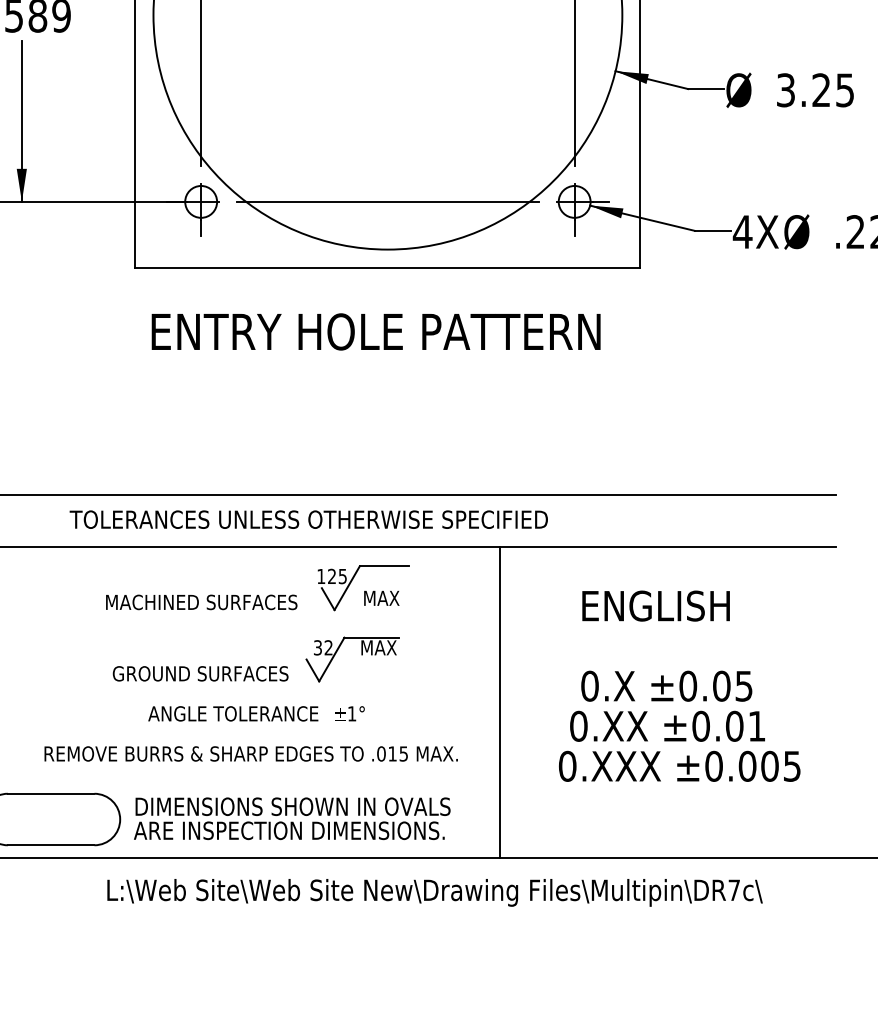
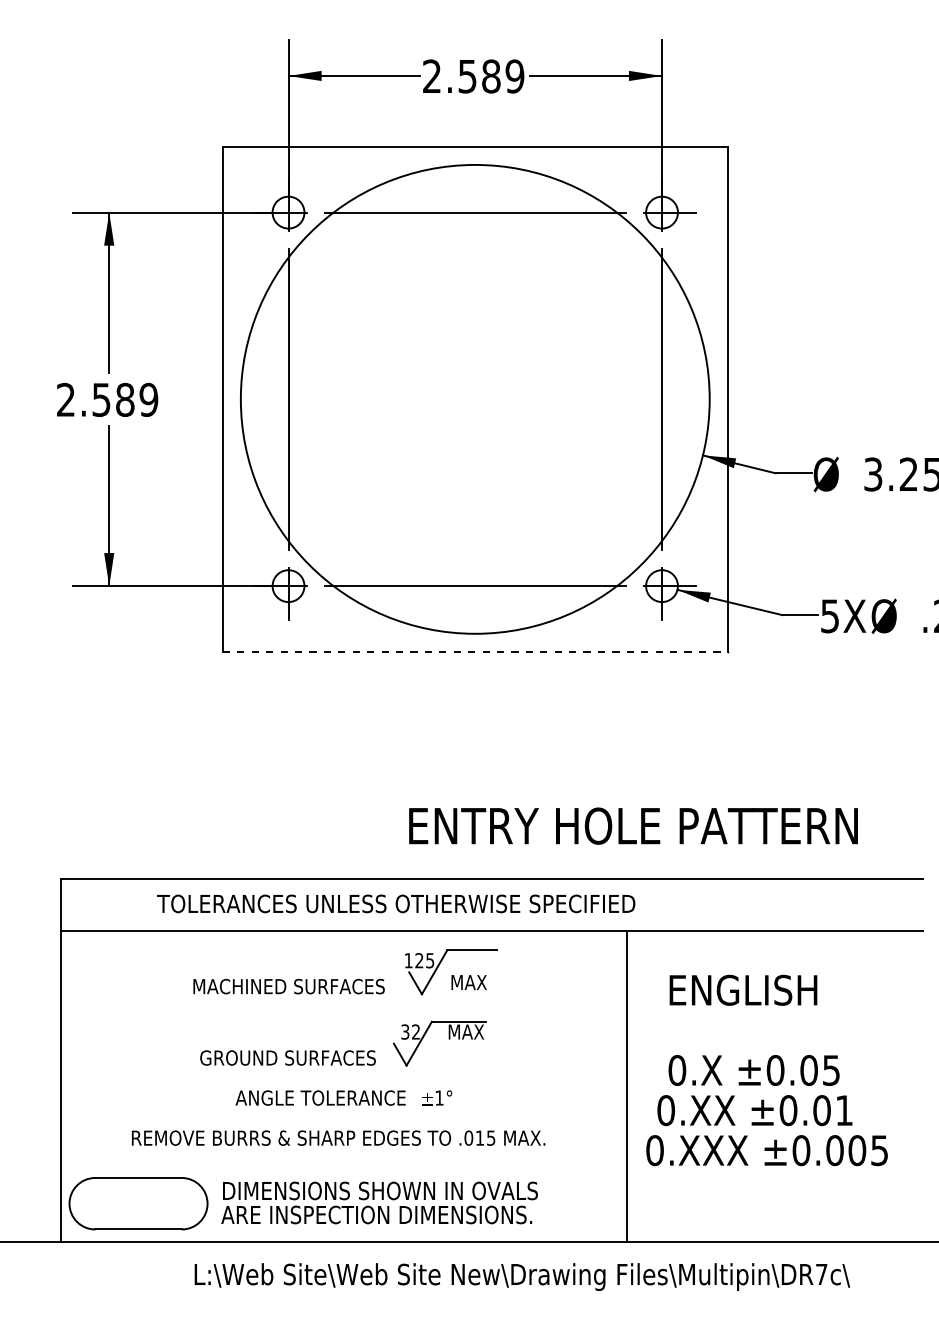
text: (742, 232) -> (829, 616), 4X -> 5X
line: (388, 267) -> (475, 651), solid -> dashed
text: (376, 331) -> (633, 825), moved
line: (499, 702) -> (626, 1086), moved

